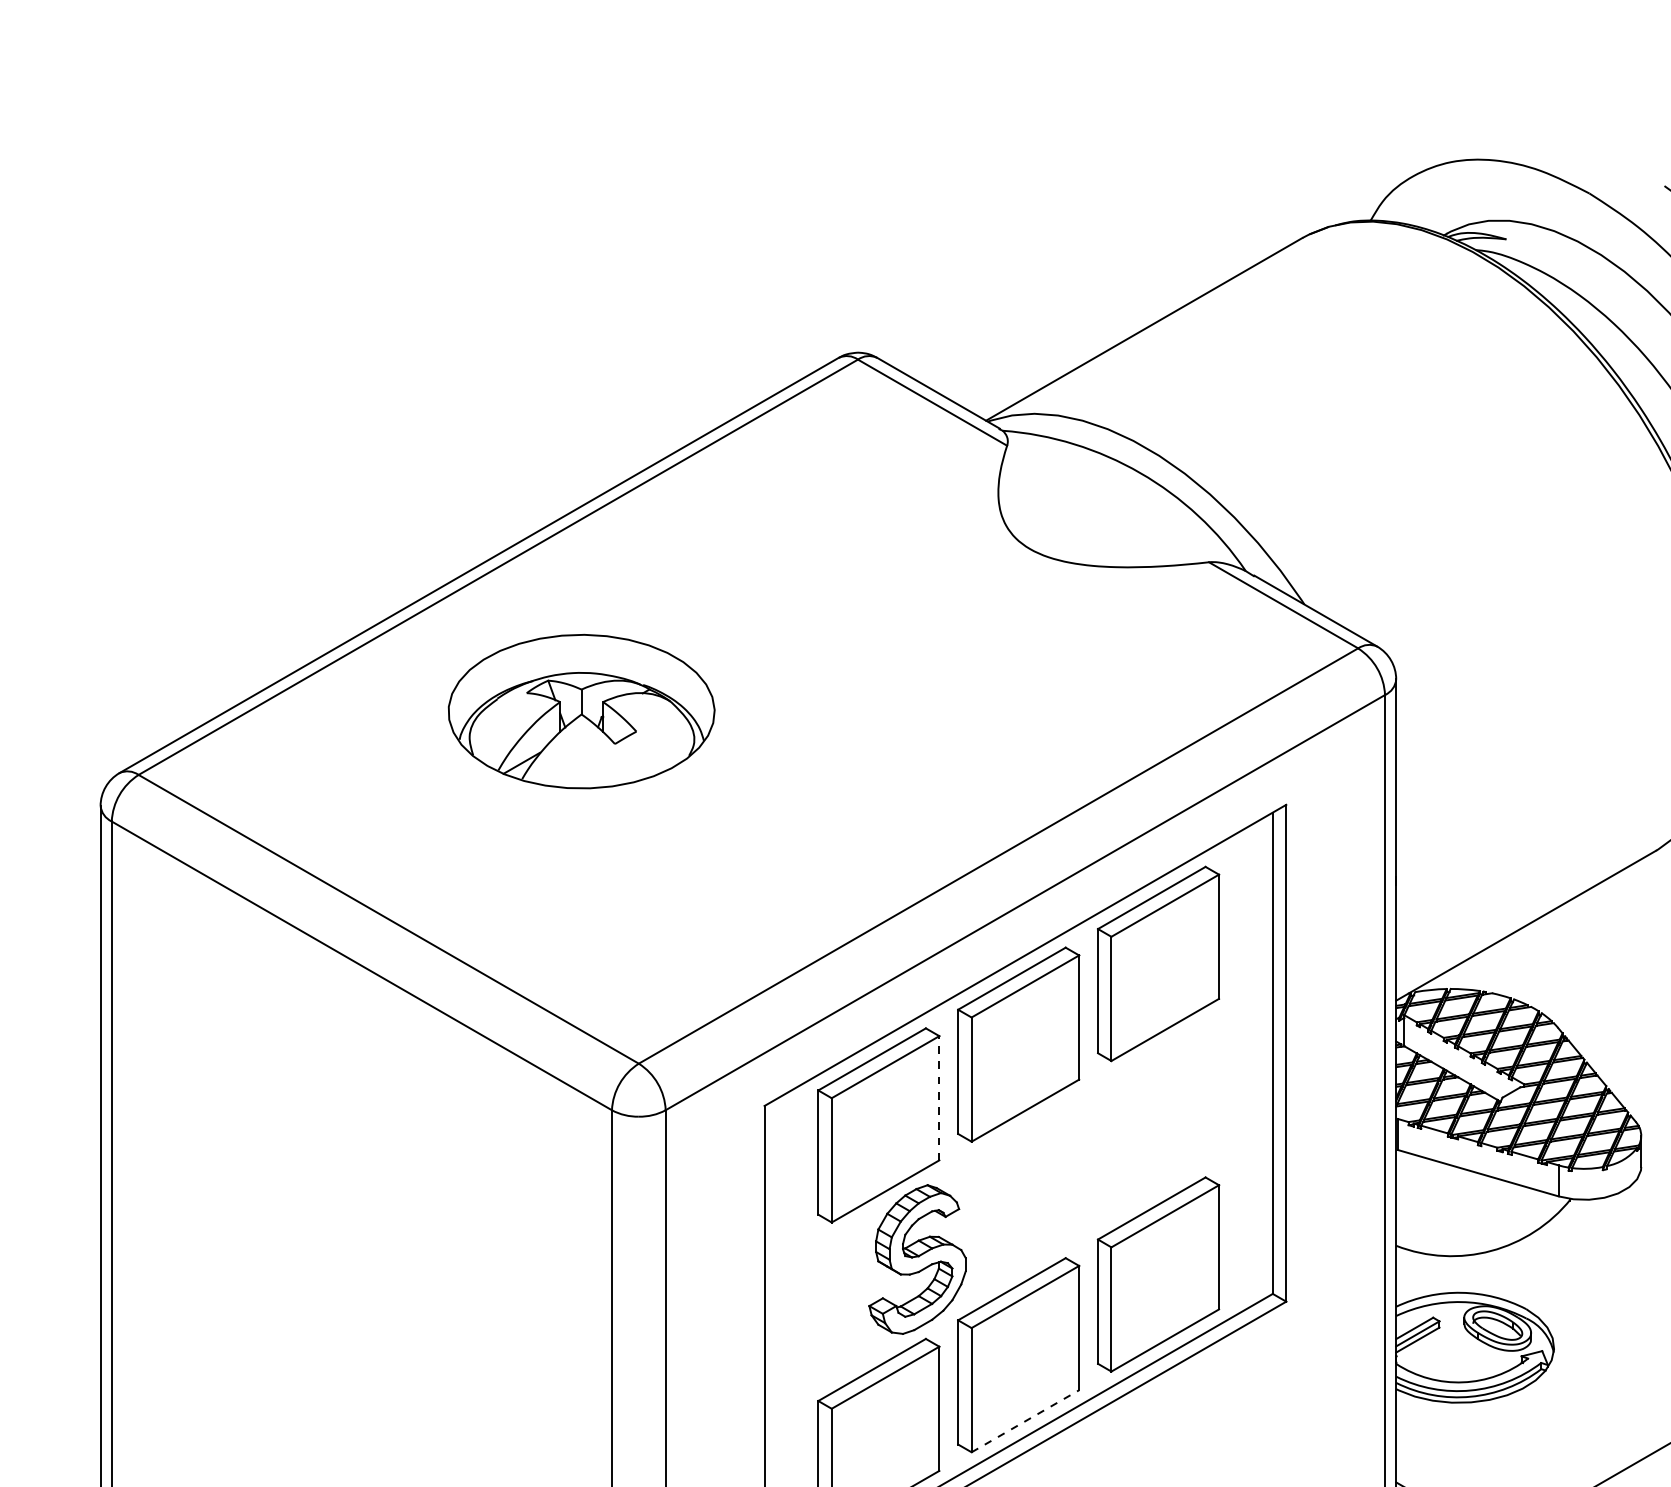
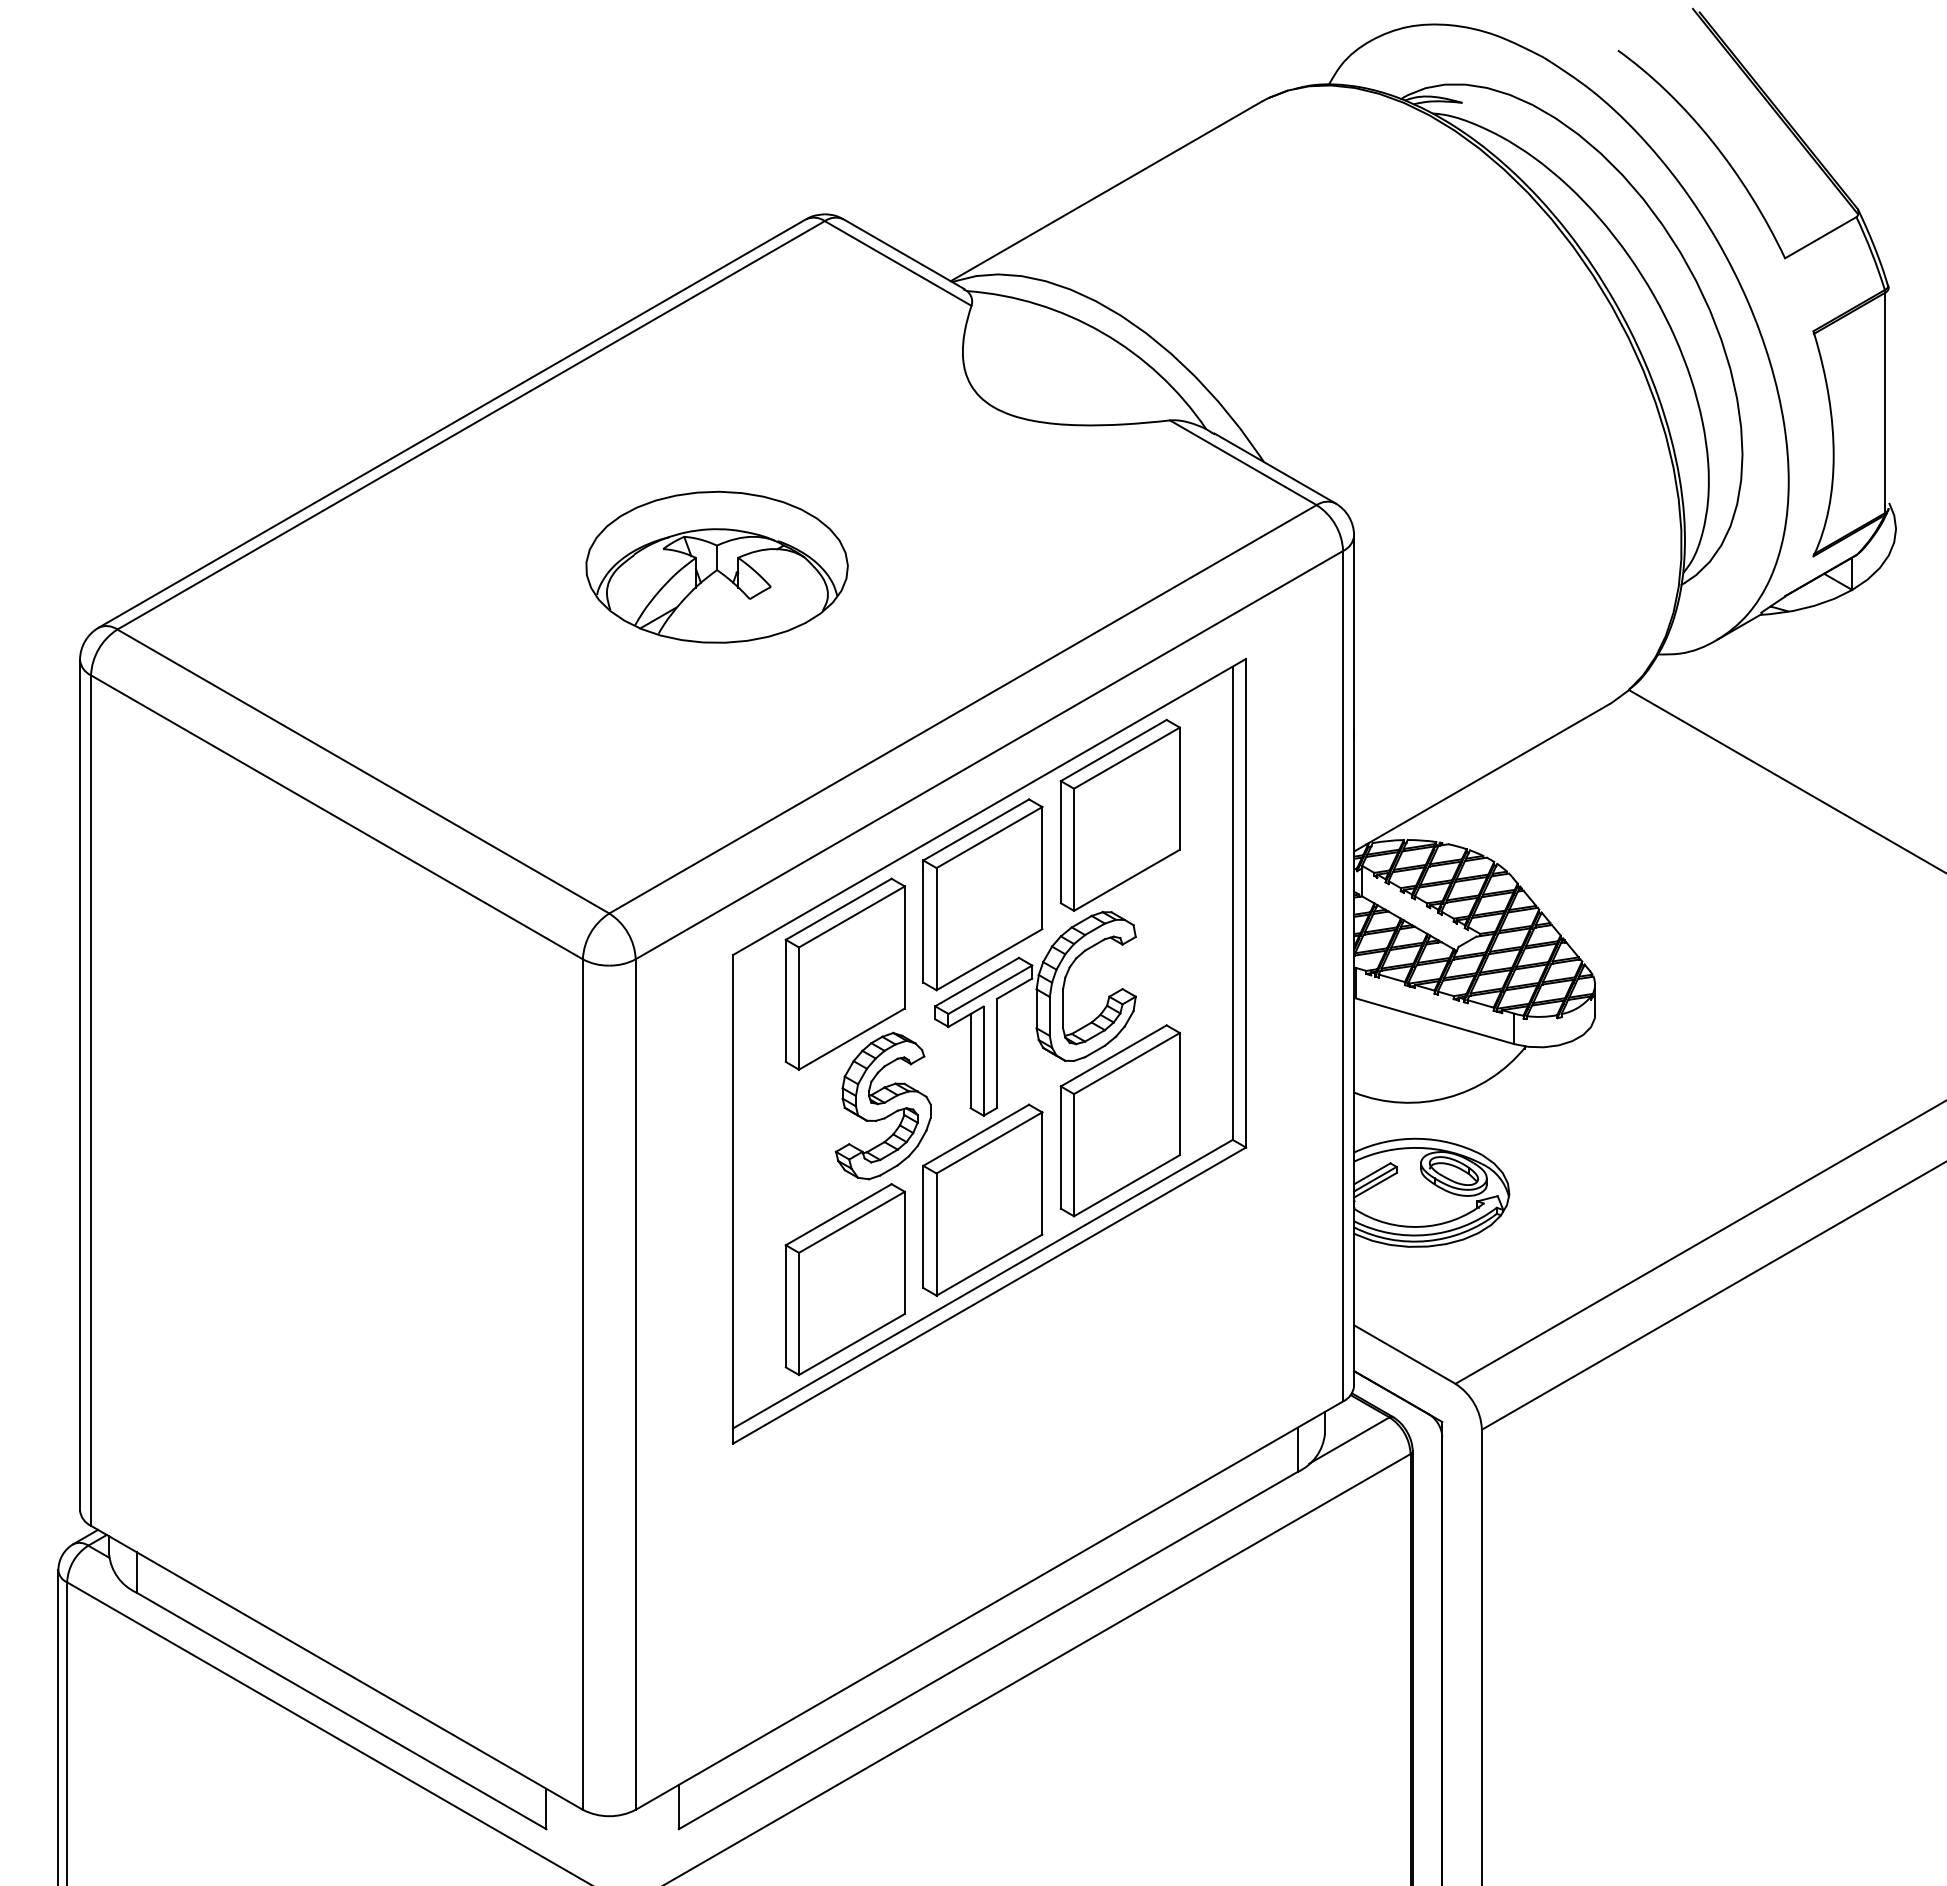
part: (581, 710) -> (716, 566), moved
line: (939, 1098) -> (904, 947), dashed -> solid
part: (1072, 1165) -> (1035, 1013), added
line: (1025, 1420) -> (989, 1264), dashed -> solid

